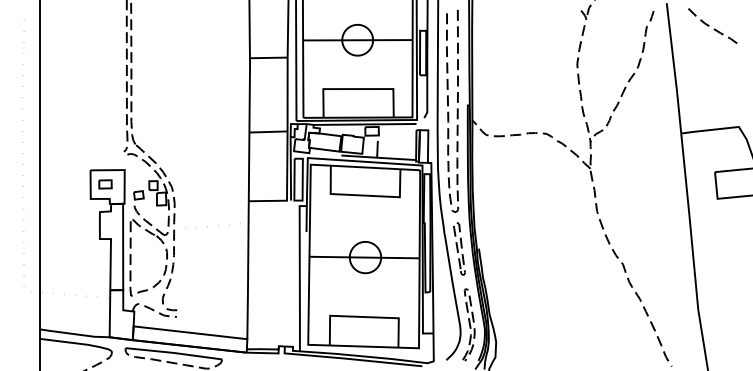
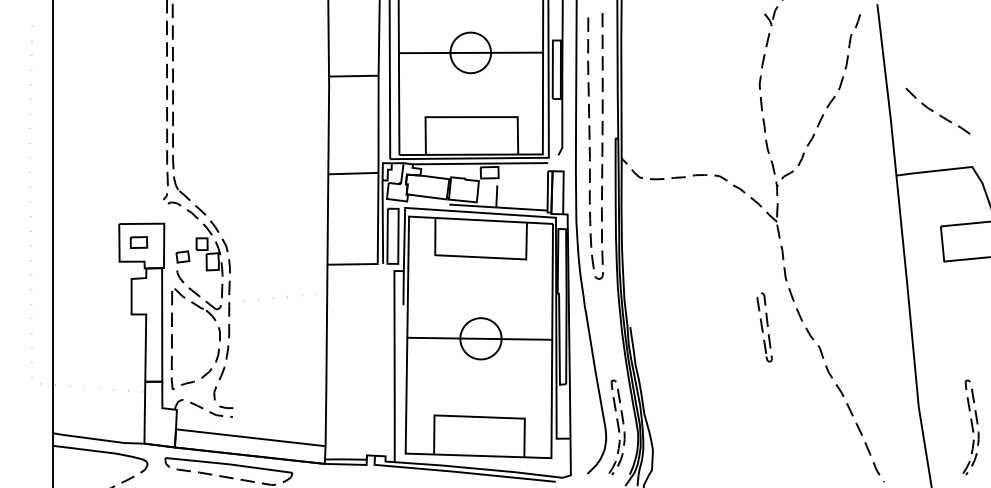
curve: (709, 25) -> (933, 110), moved
part: (459, 248) -> (764, 327), moved
curve: (738, 324) -> (971, 427), added

